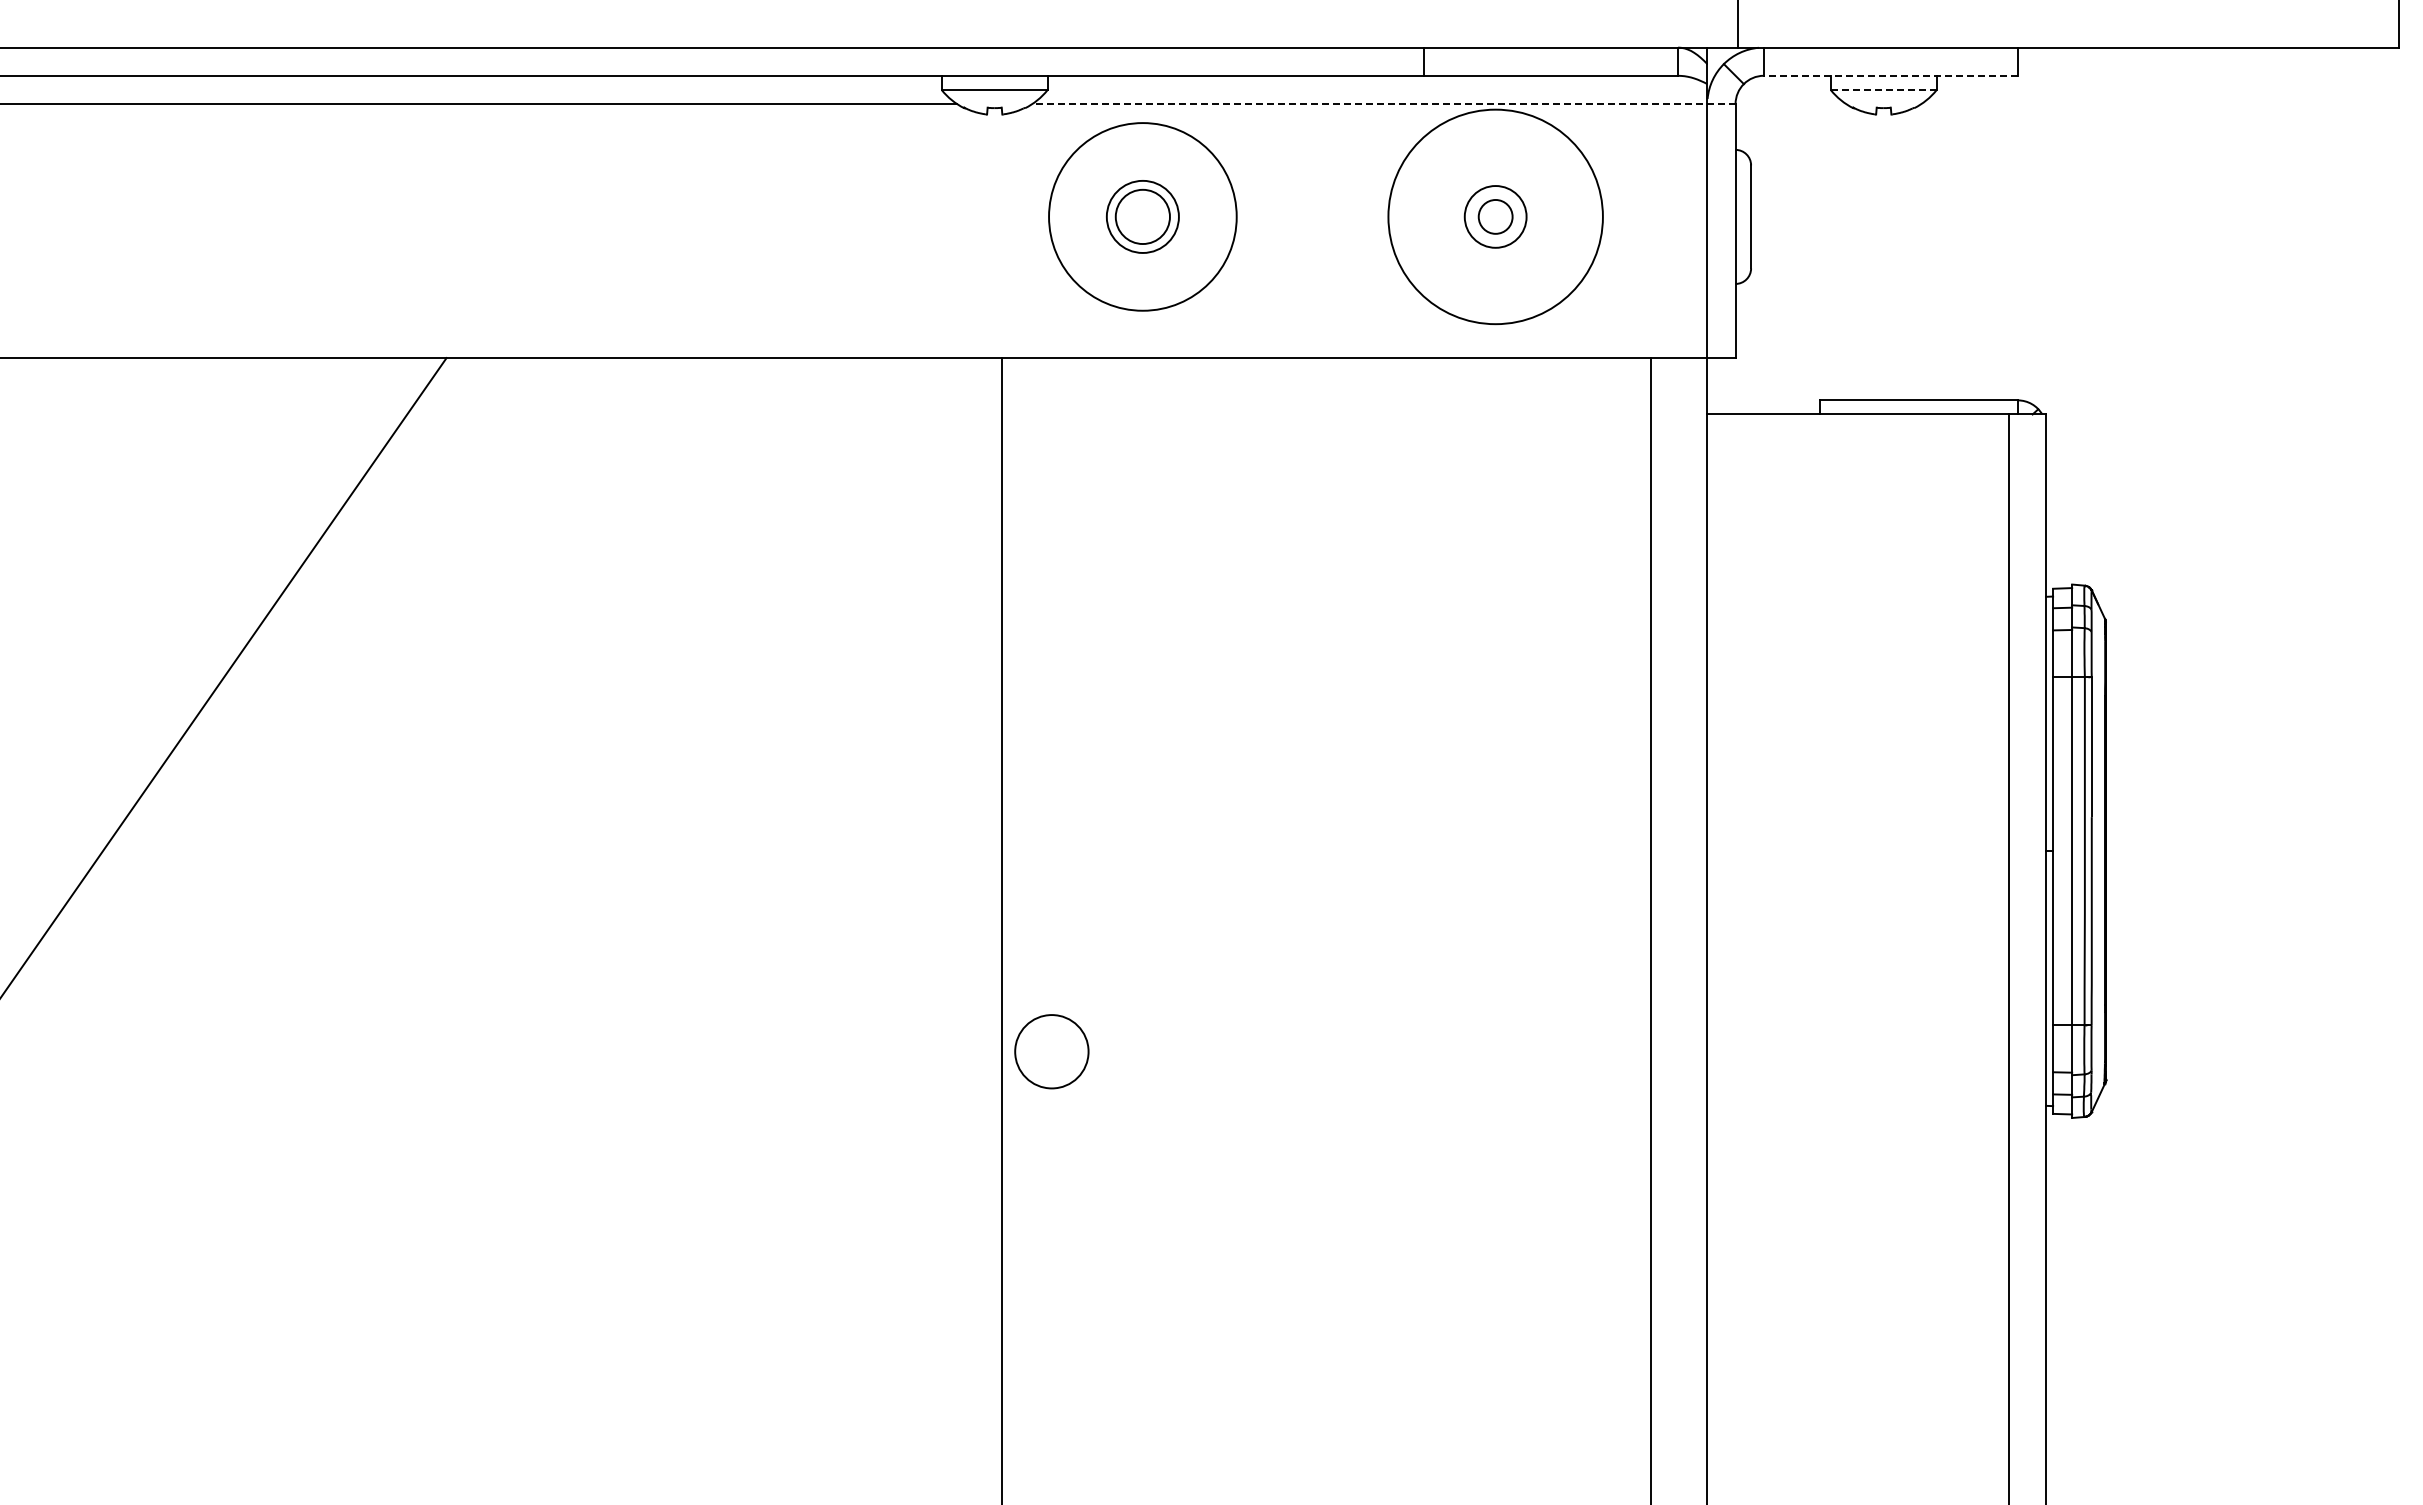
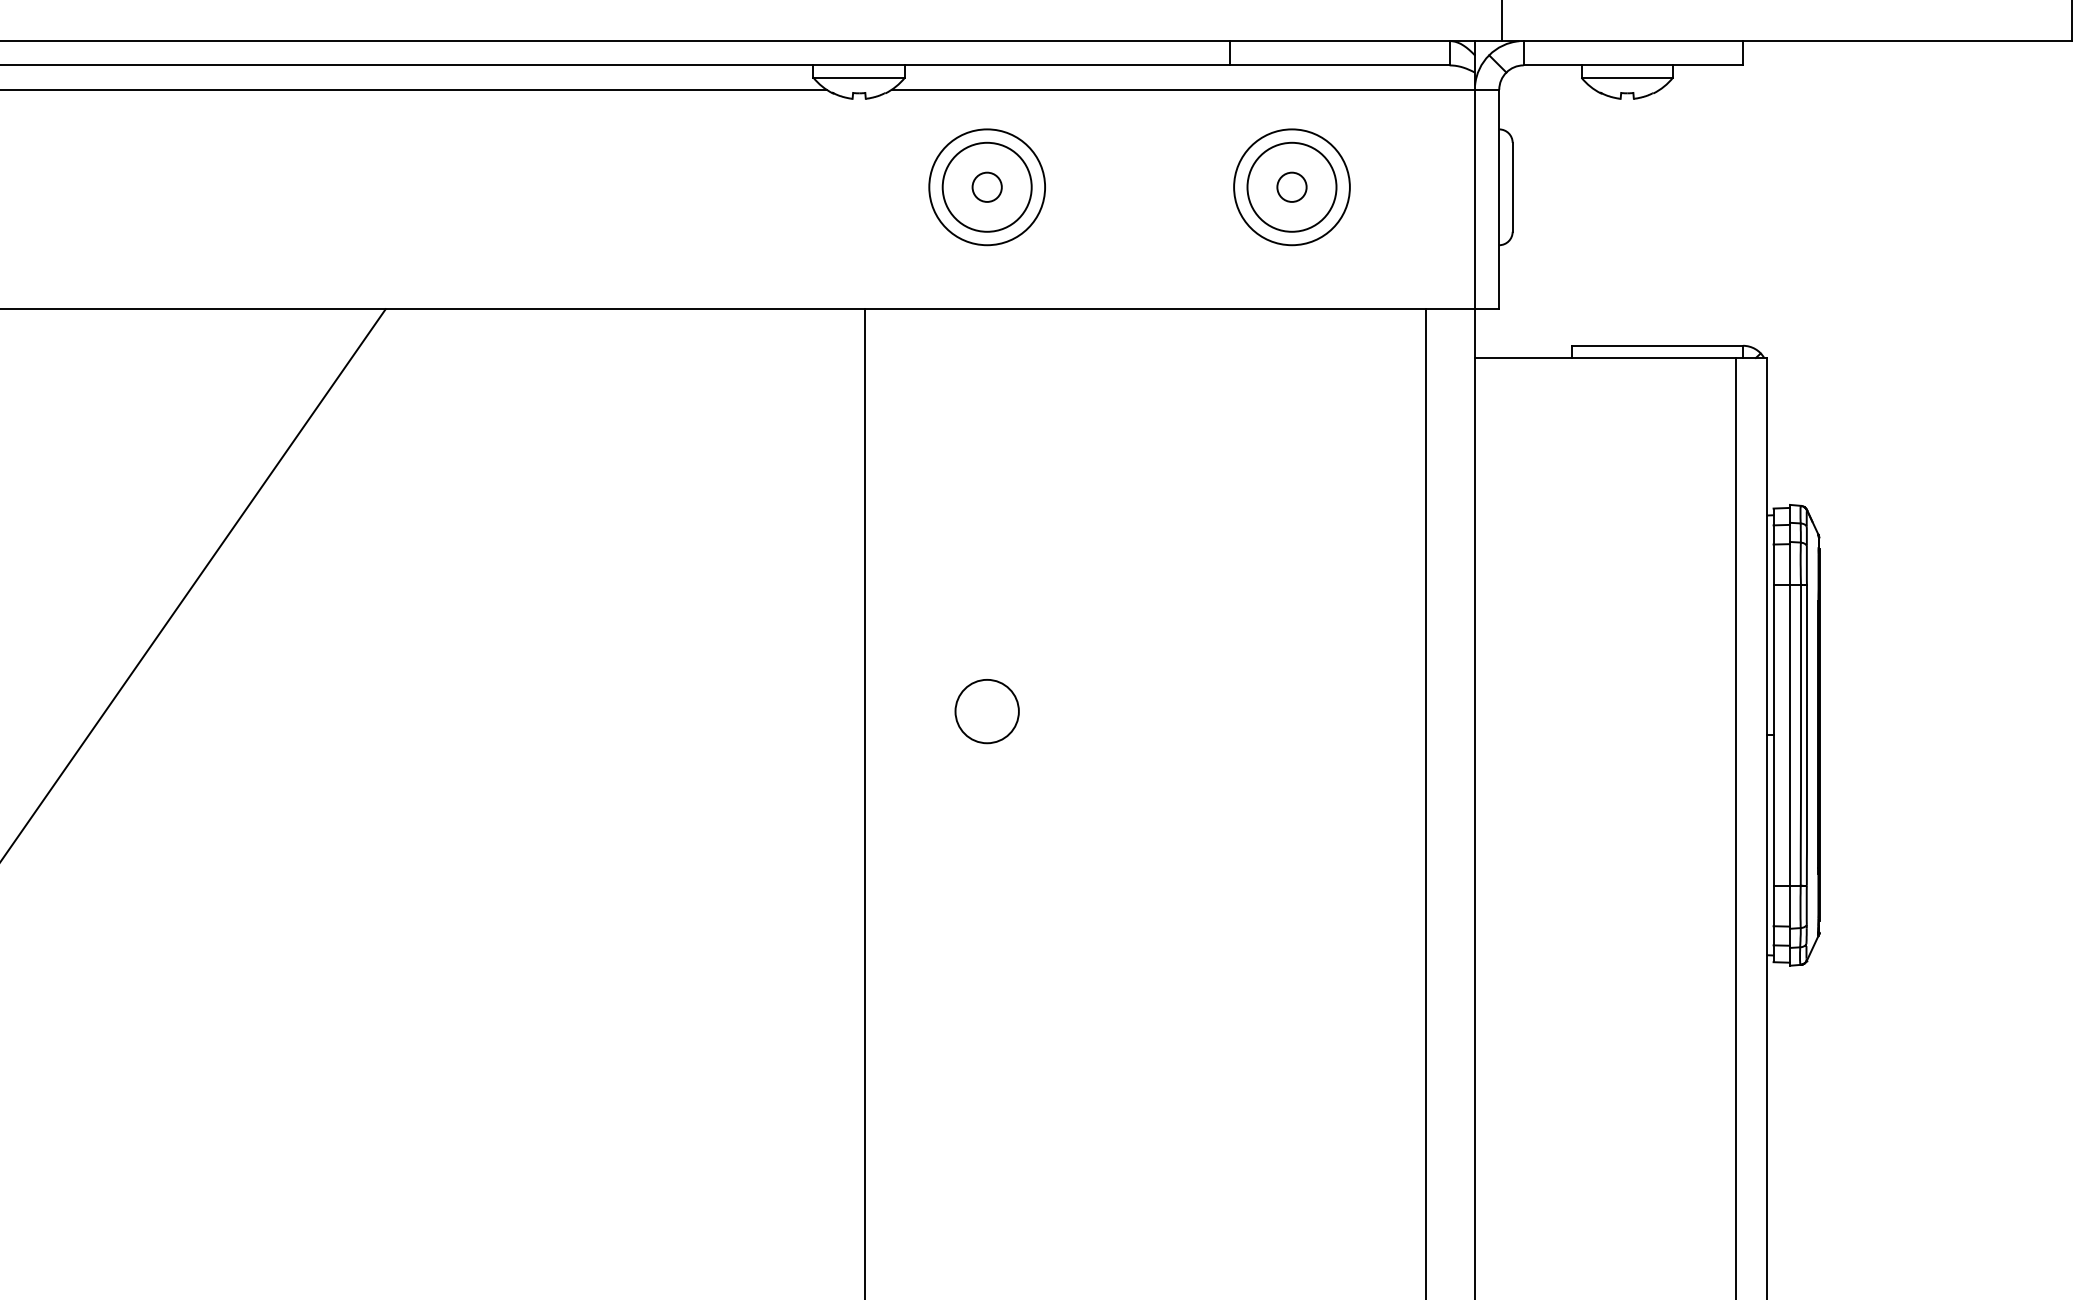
line: (1890, 75) -> (1633, 65), dashed -> solid
line: (1883, 89) -> (1627, 77), dashed -> solid
line: (1383, 104) -> (1195, 90), dashed -> solid
circle: (1142, 216) -> (986, 186), size x0.62
circle: (1142, 216) -> (986, 186), size x0.71
circle: (1142, 216) -> (986, 186), size x1.43
circle: (1495, 216) -> (1291, 186), size x0.62
circle: (1495, 216) -> (1291, 186), size x1.67
circle: (1051, 1051) -> (986, 711), moved

